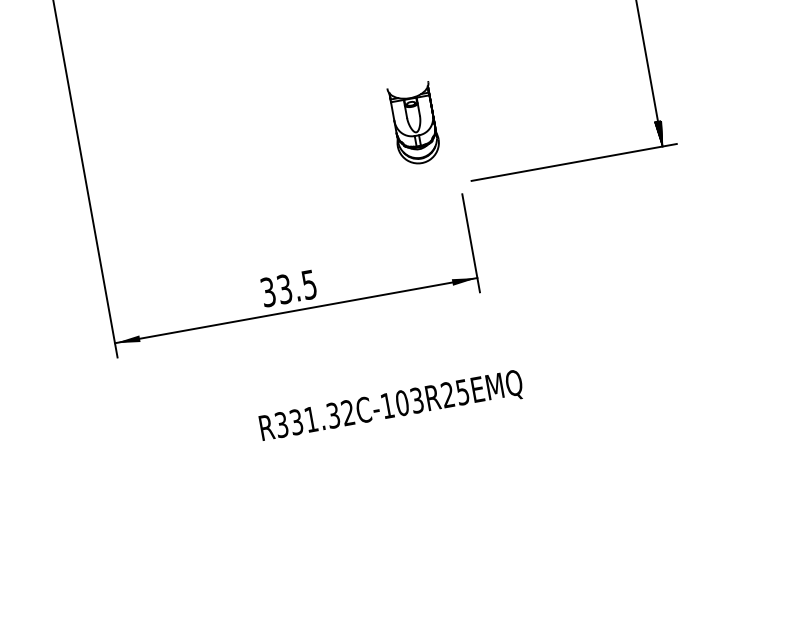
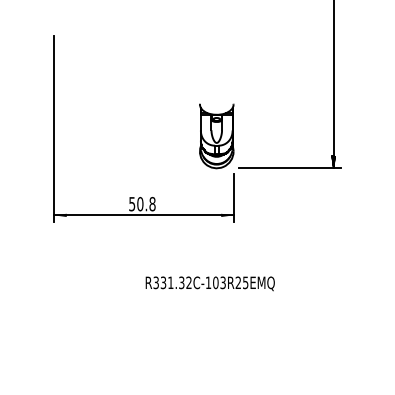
part: (414, 124) -> (216, 136), size x1.67
text: (288, 287) -> (142, 203), 33.5 -> 50.8
text: (389, 406) -> (209, 283), moved

